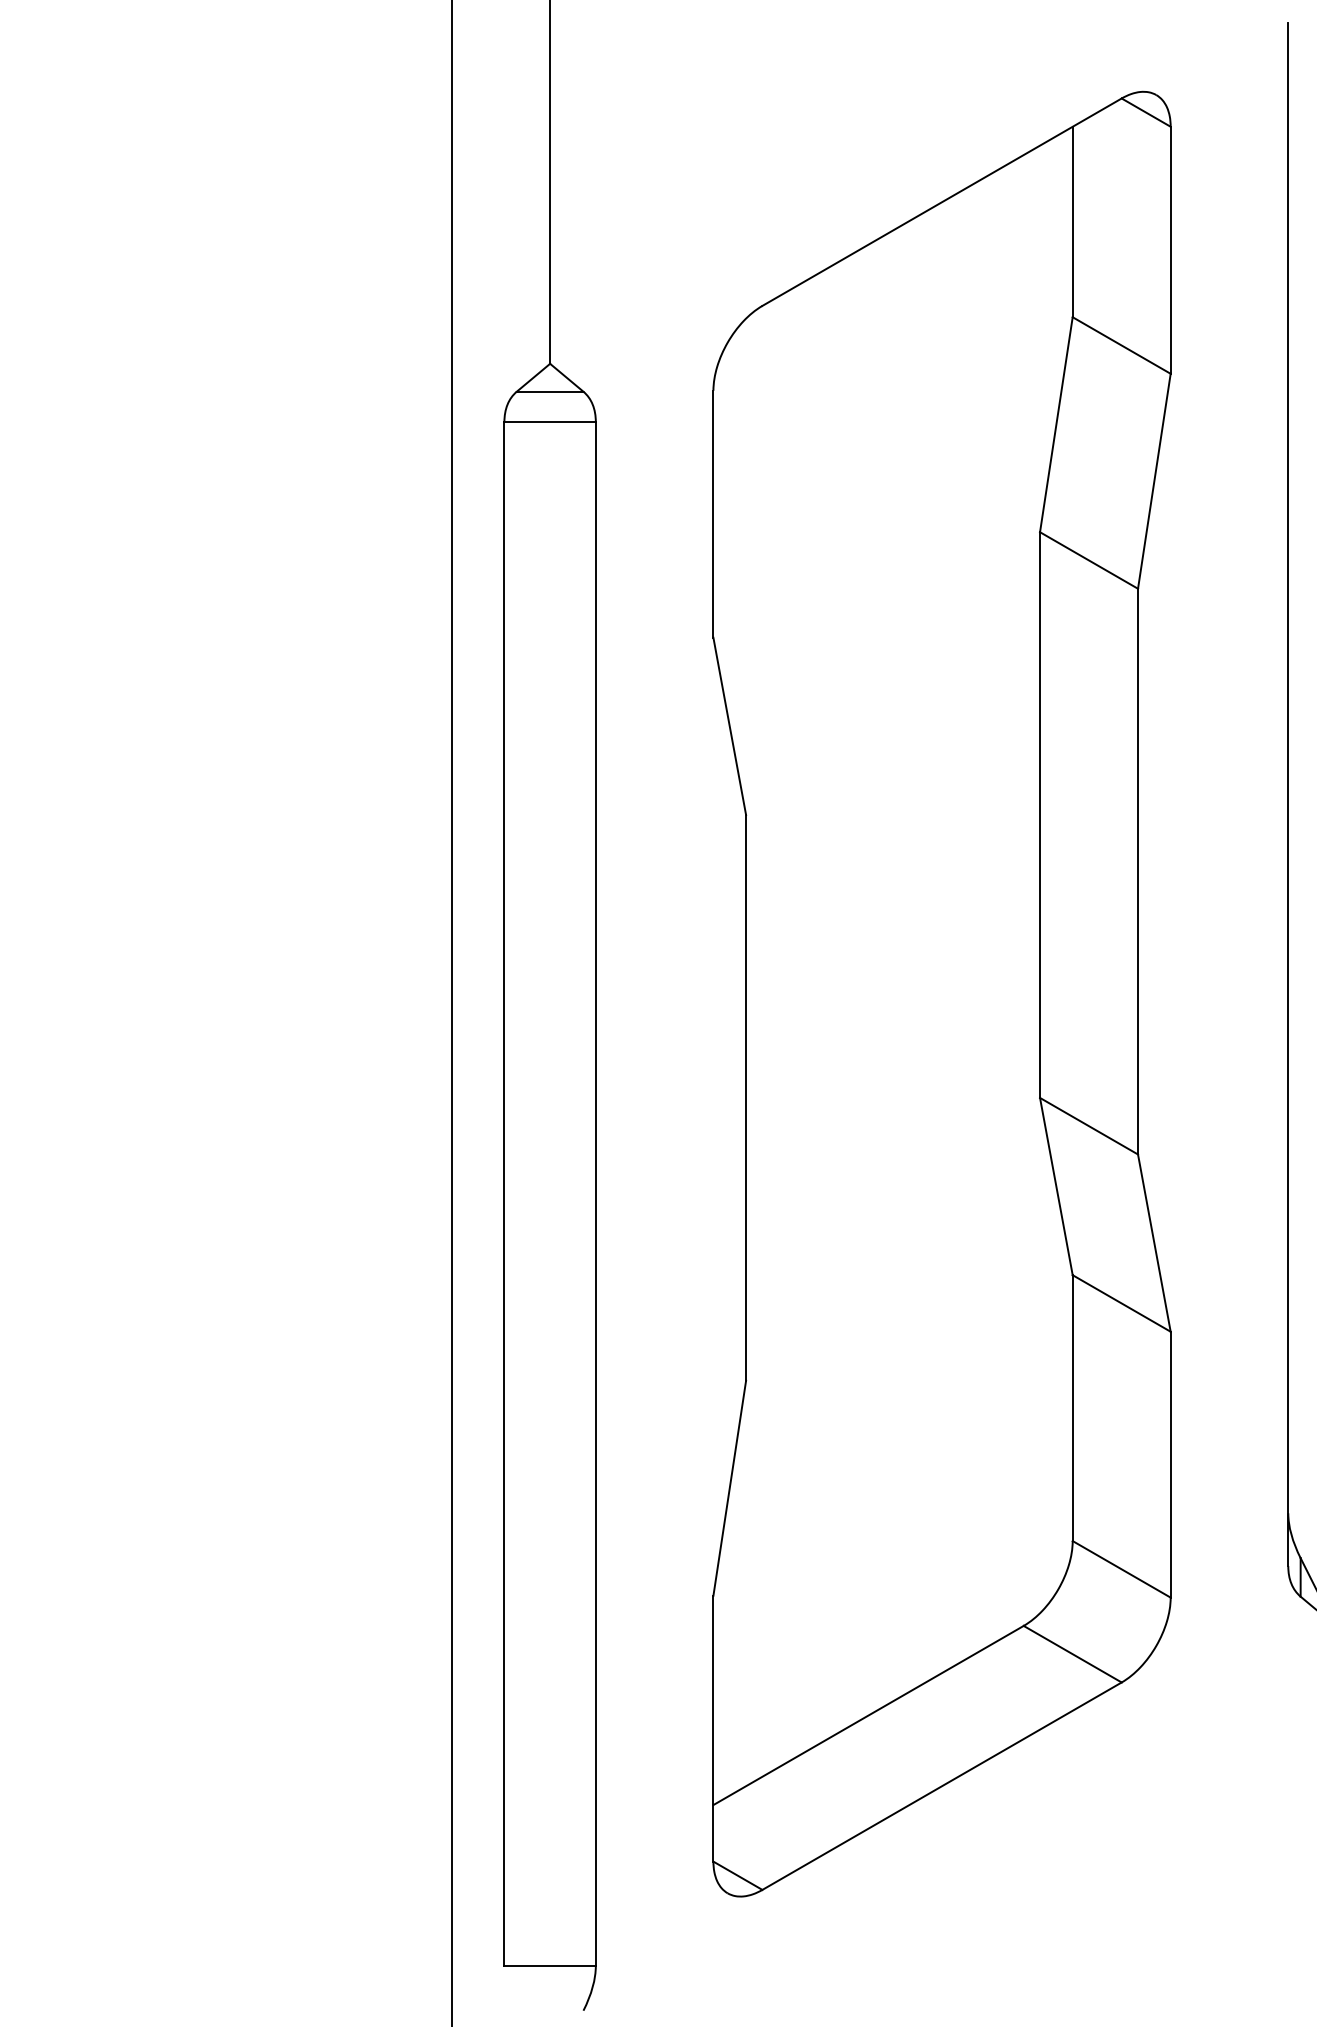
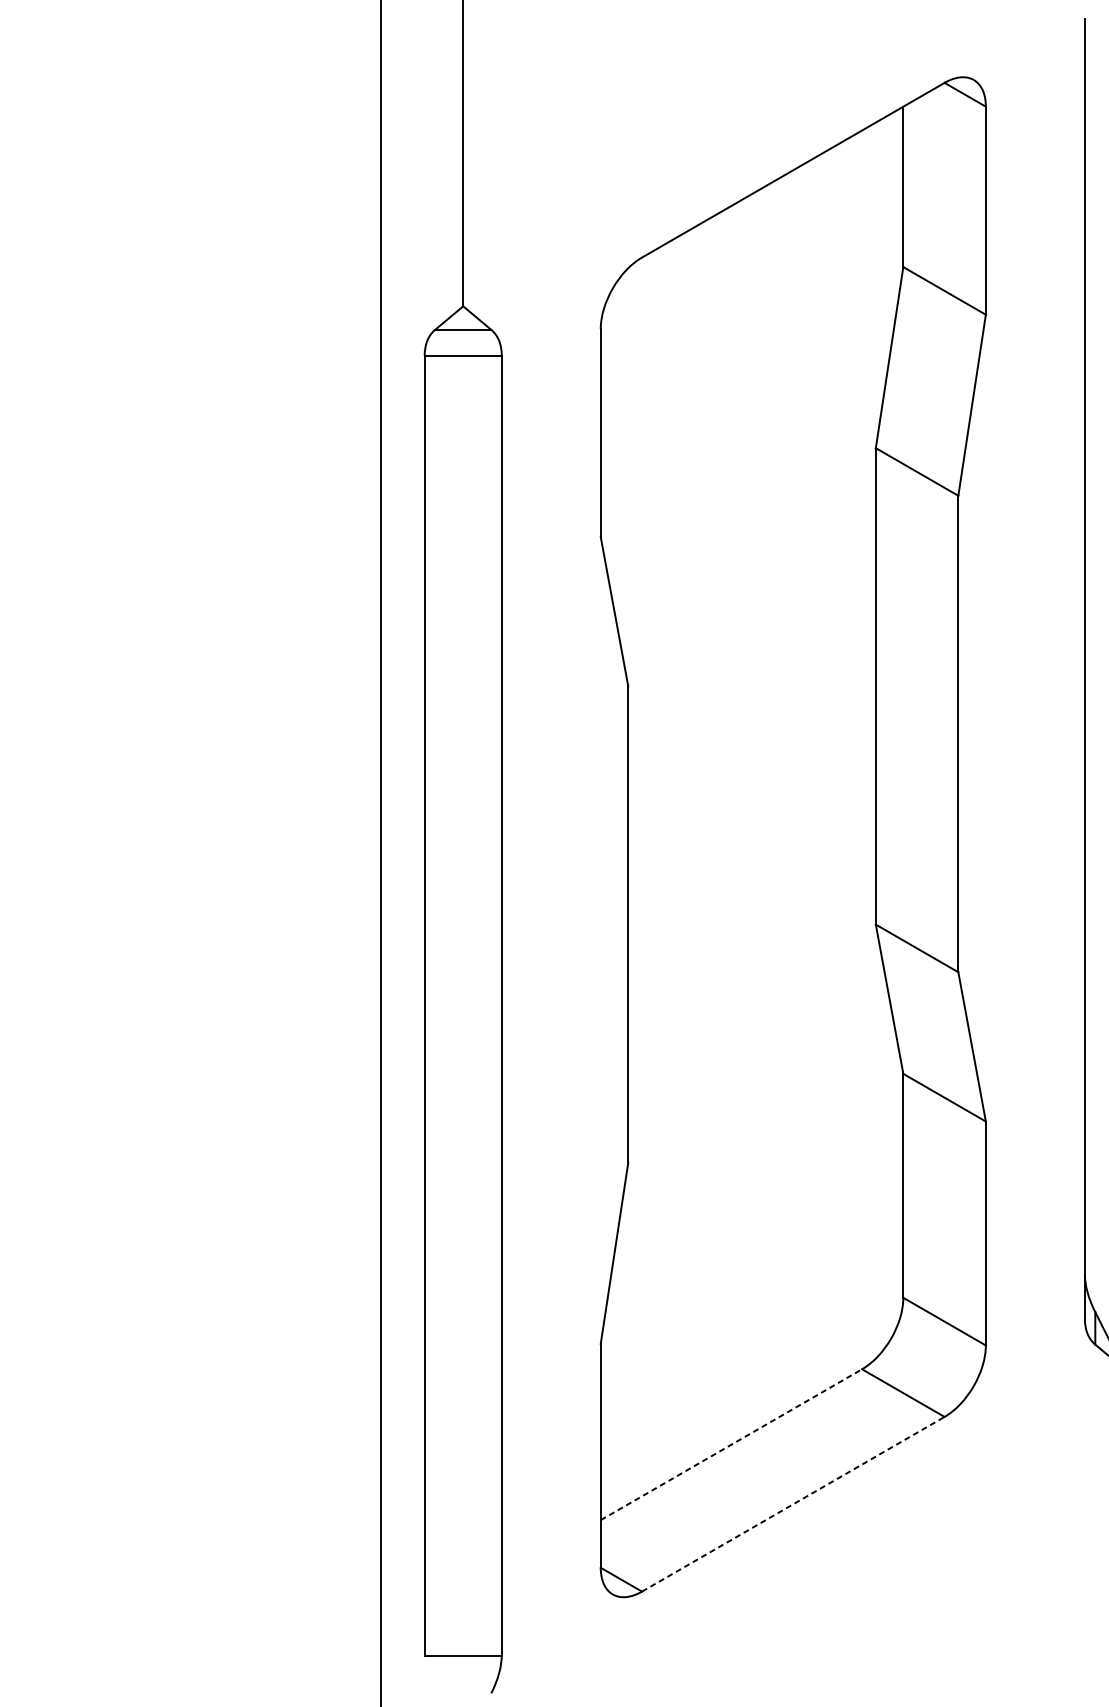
line: (869, 1715) -> (732, 1444), solid -> dashed
line: (942, 1785) -> (793, 1503), solid -> dashed

